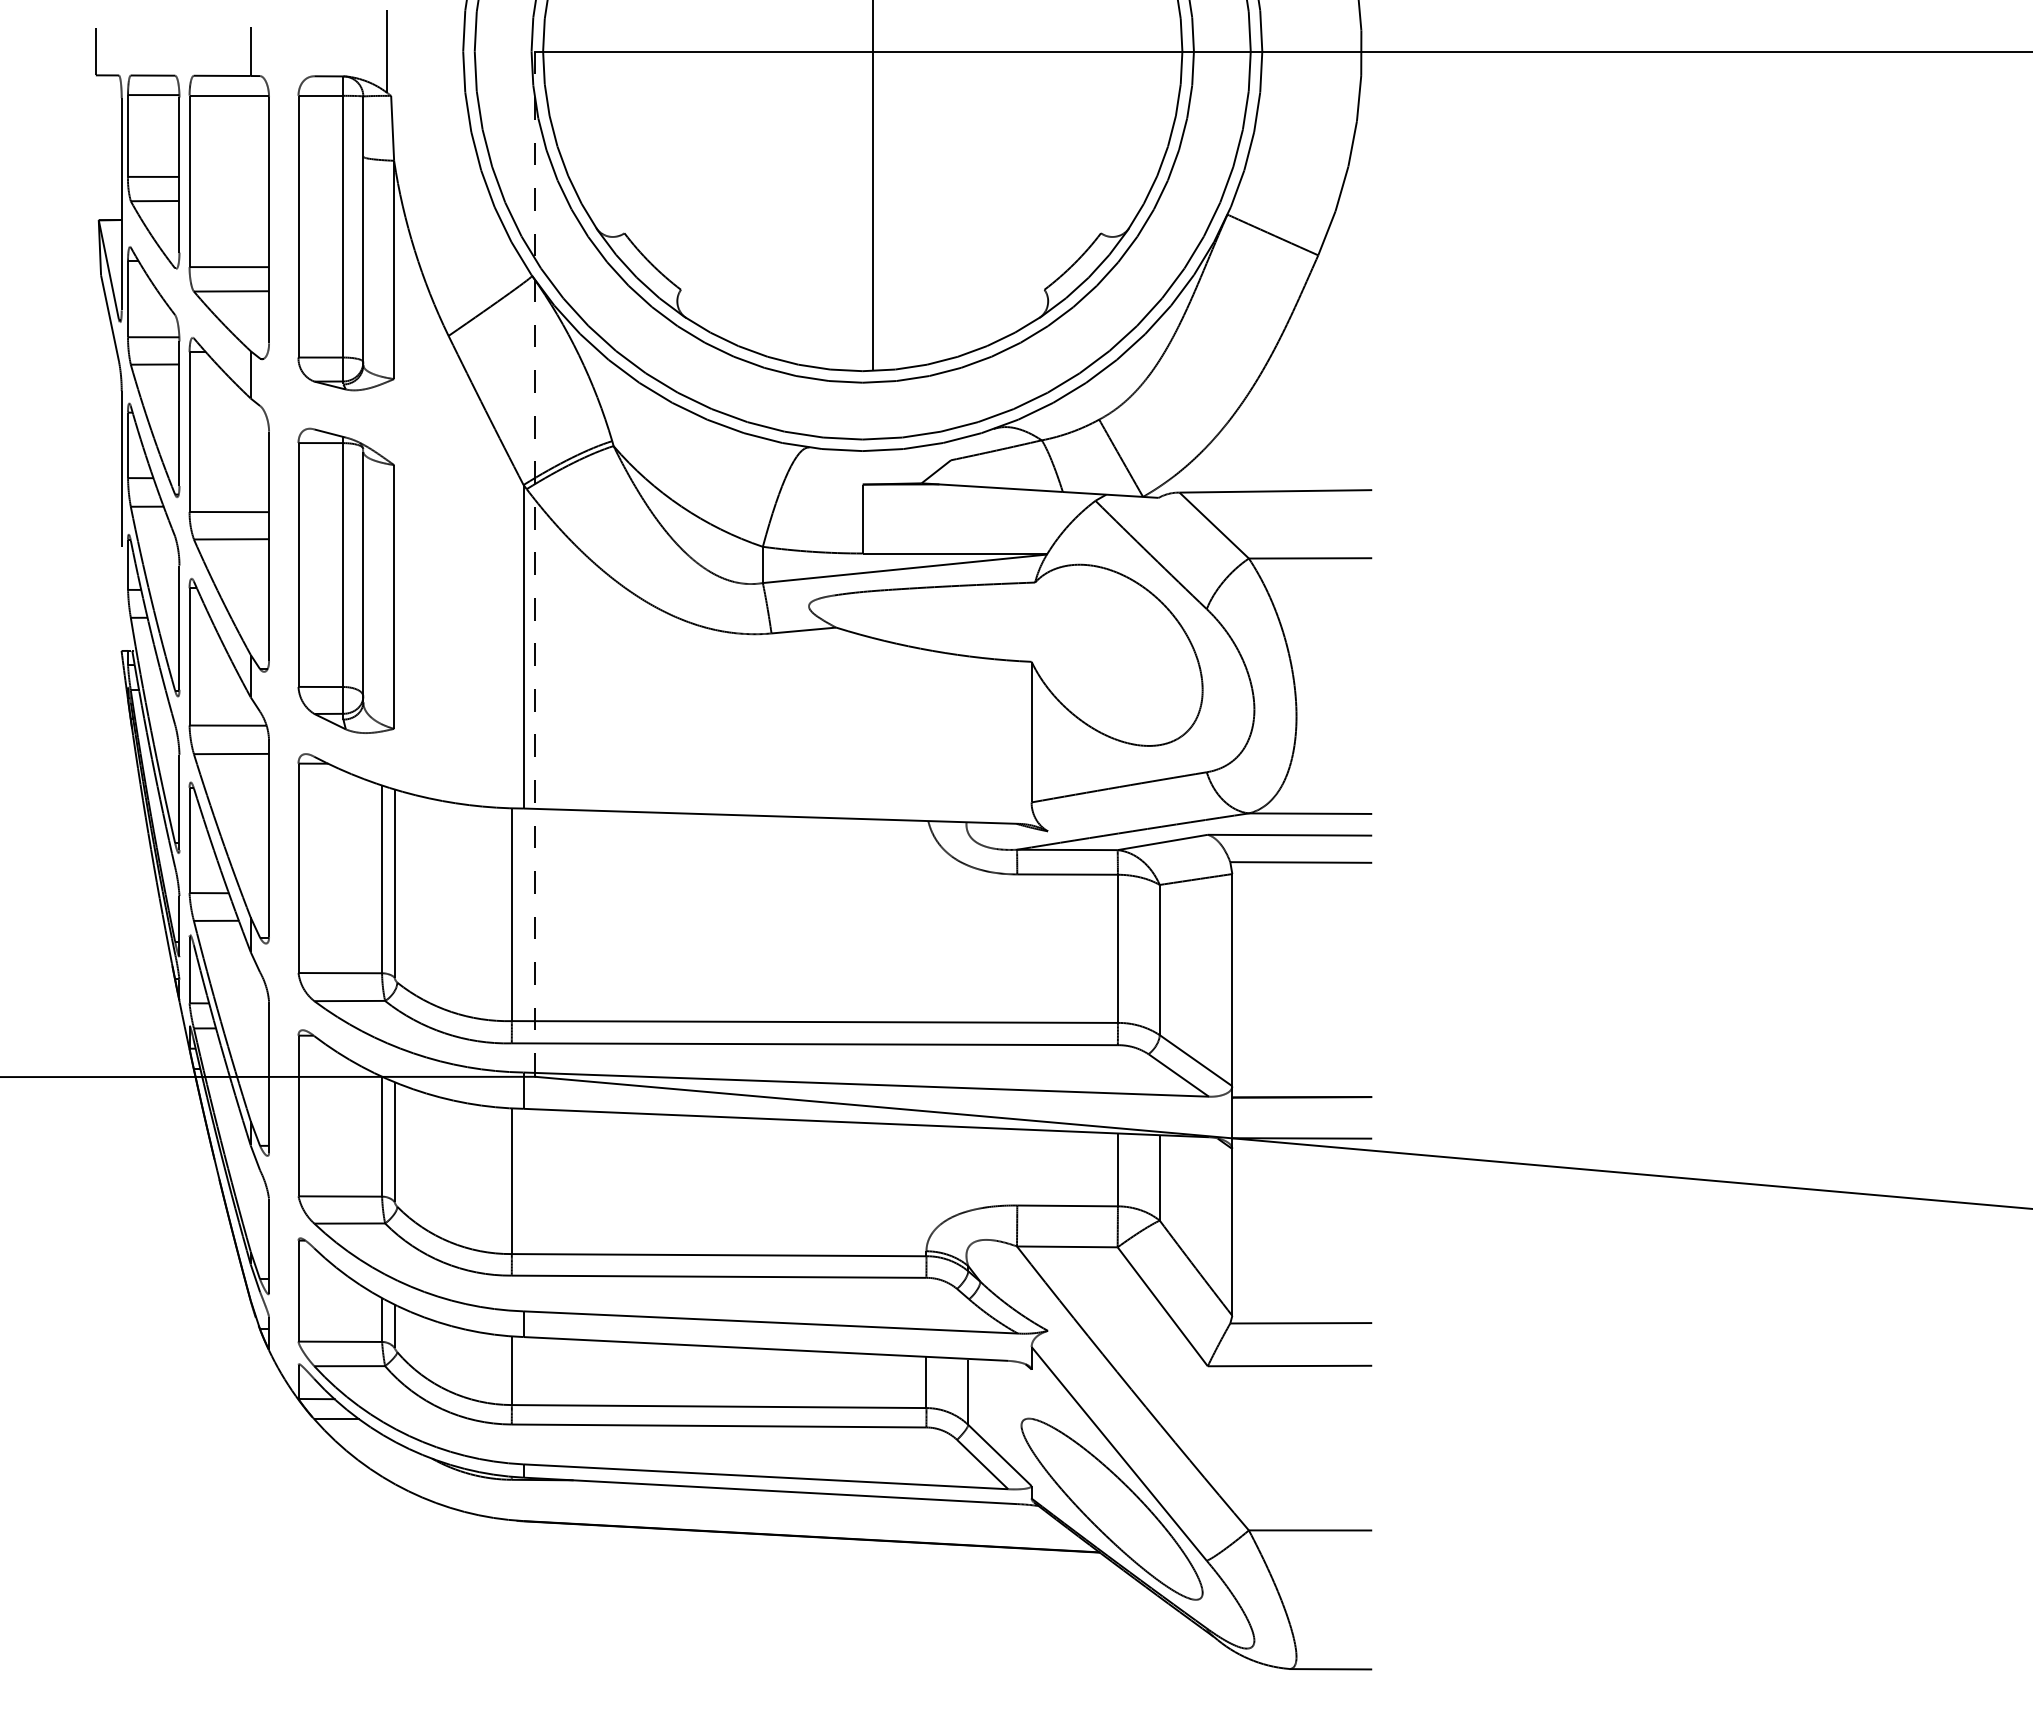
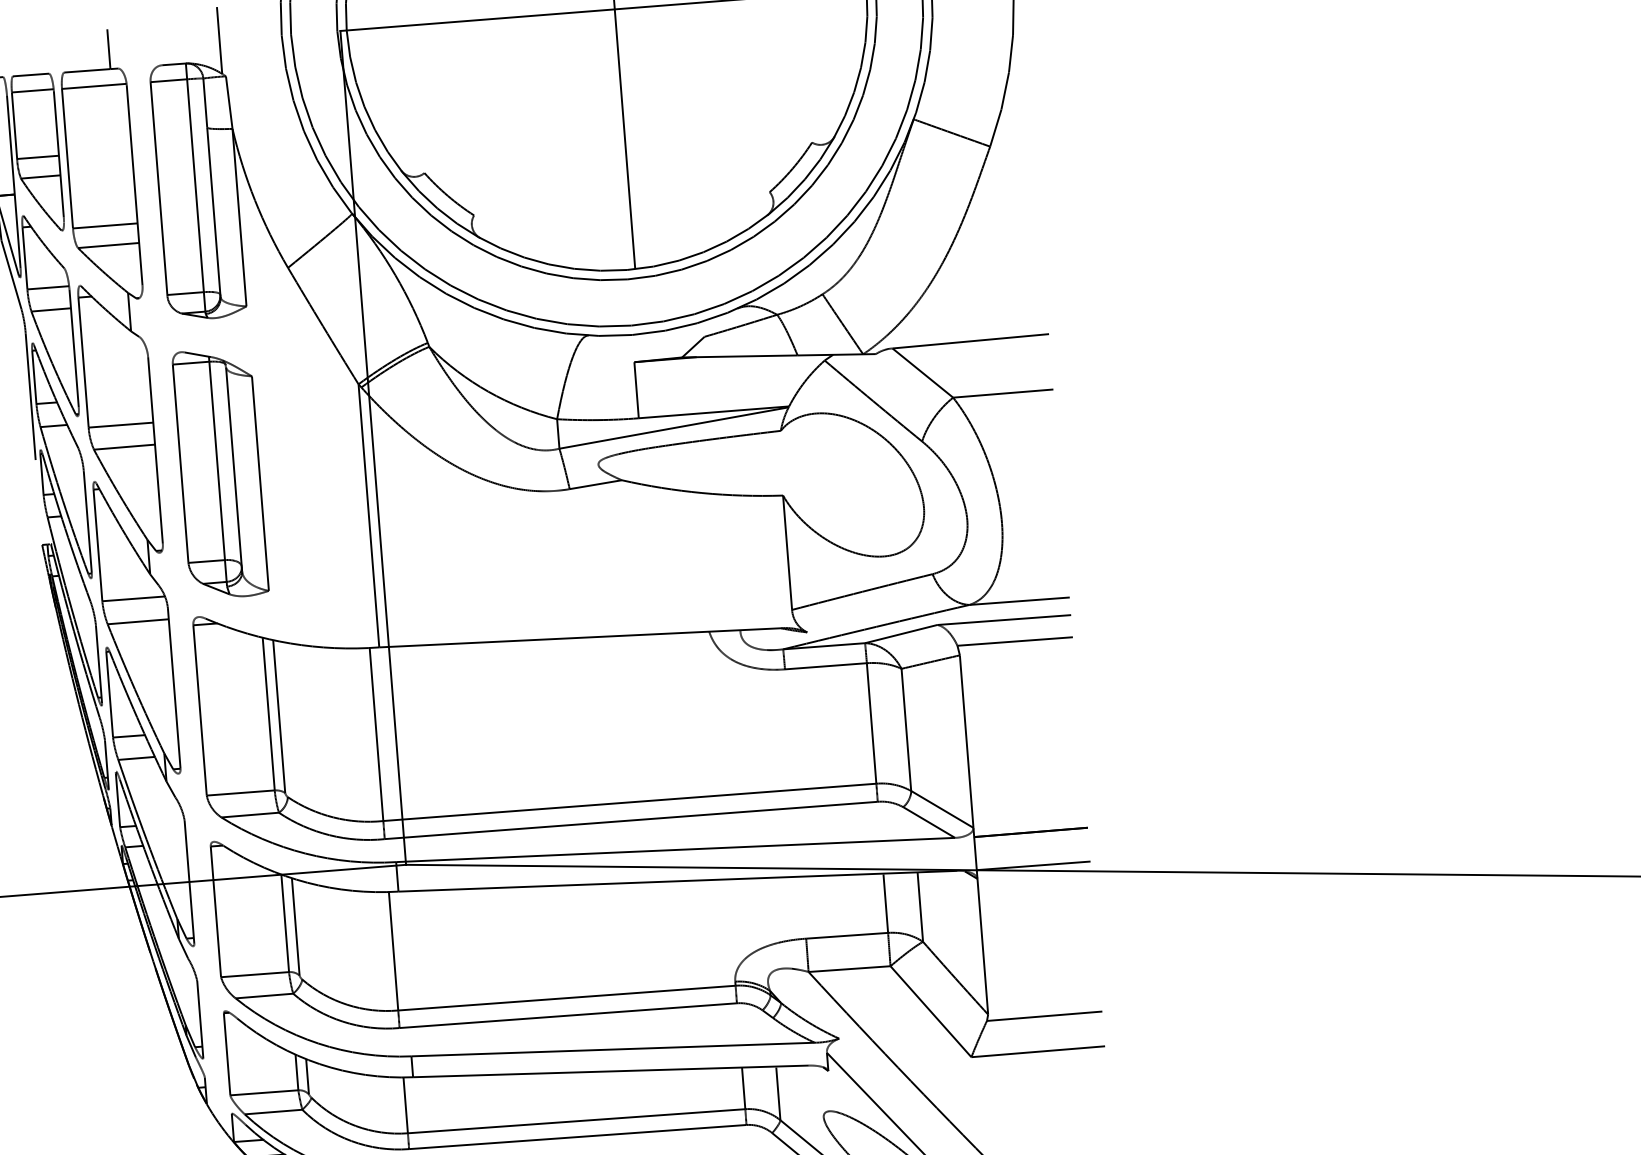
line: (535, 564) -> (373, 448), dashed -> solid

